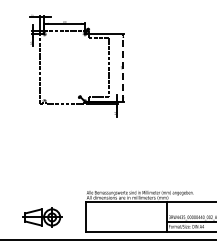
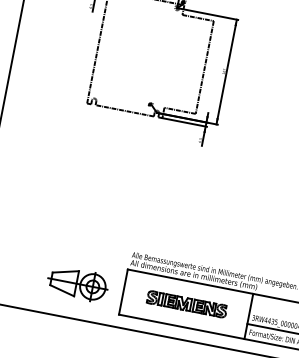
line: (123, 67) -> (226, 71), dashed -> solid
part: (126, 216) -> (186, 303), added
part: (42, 217) -> (77, 284), moved

